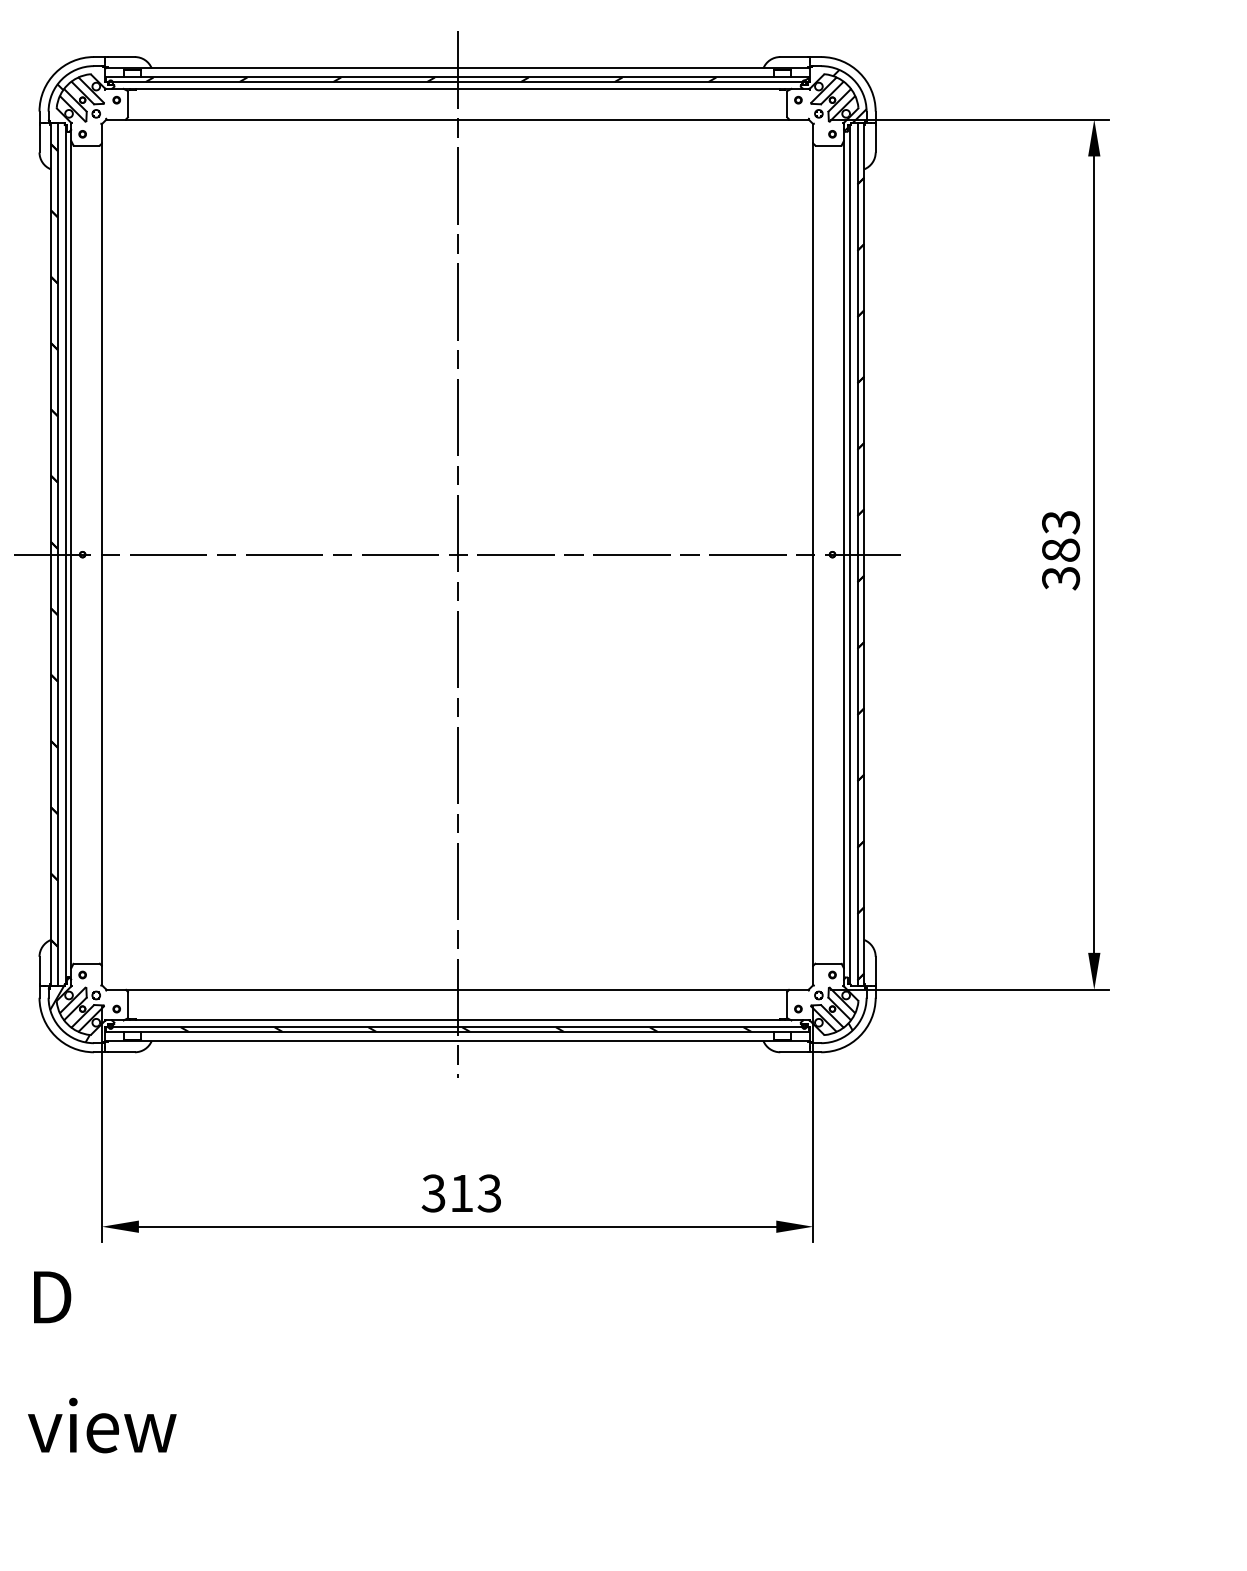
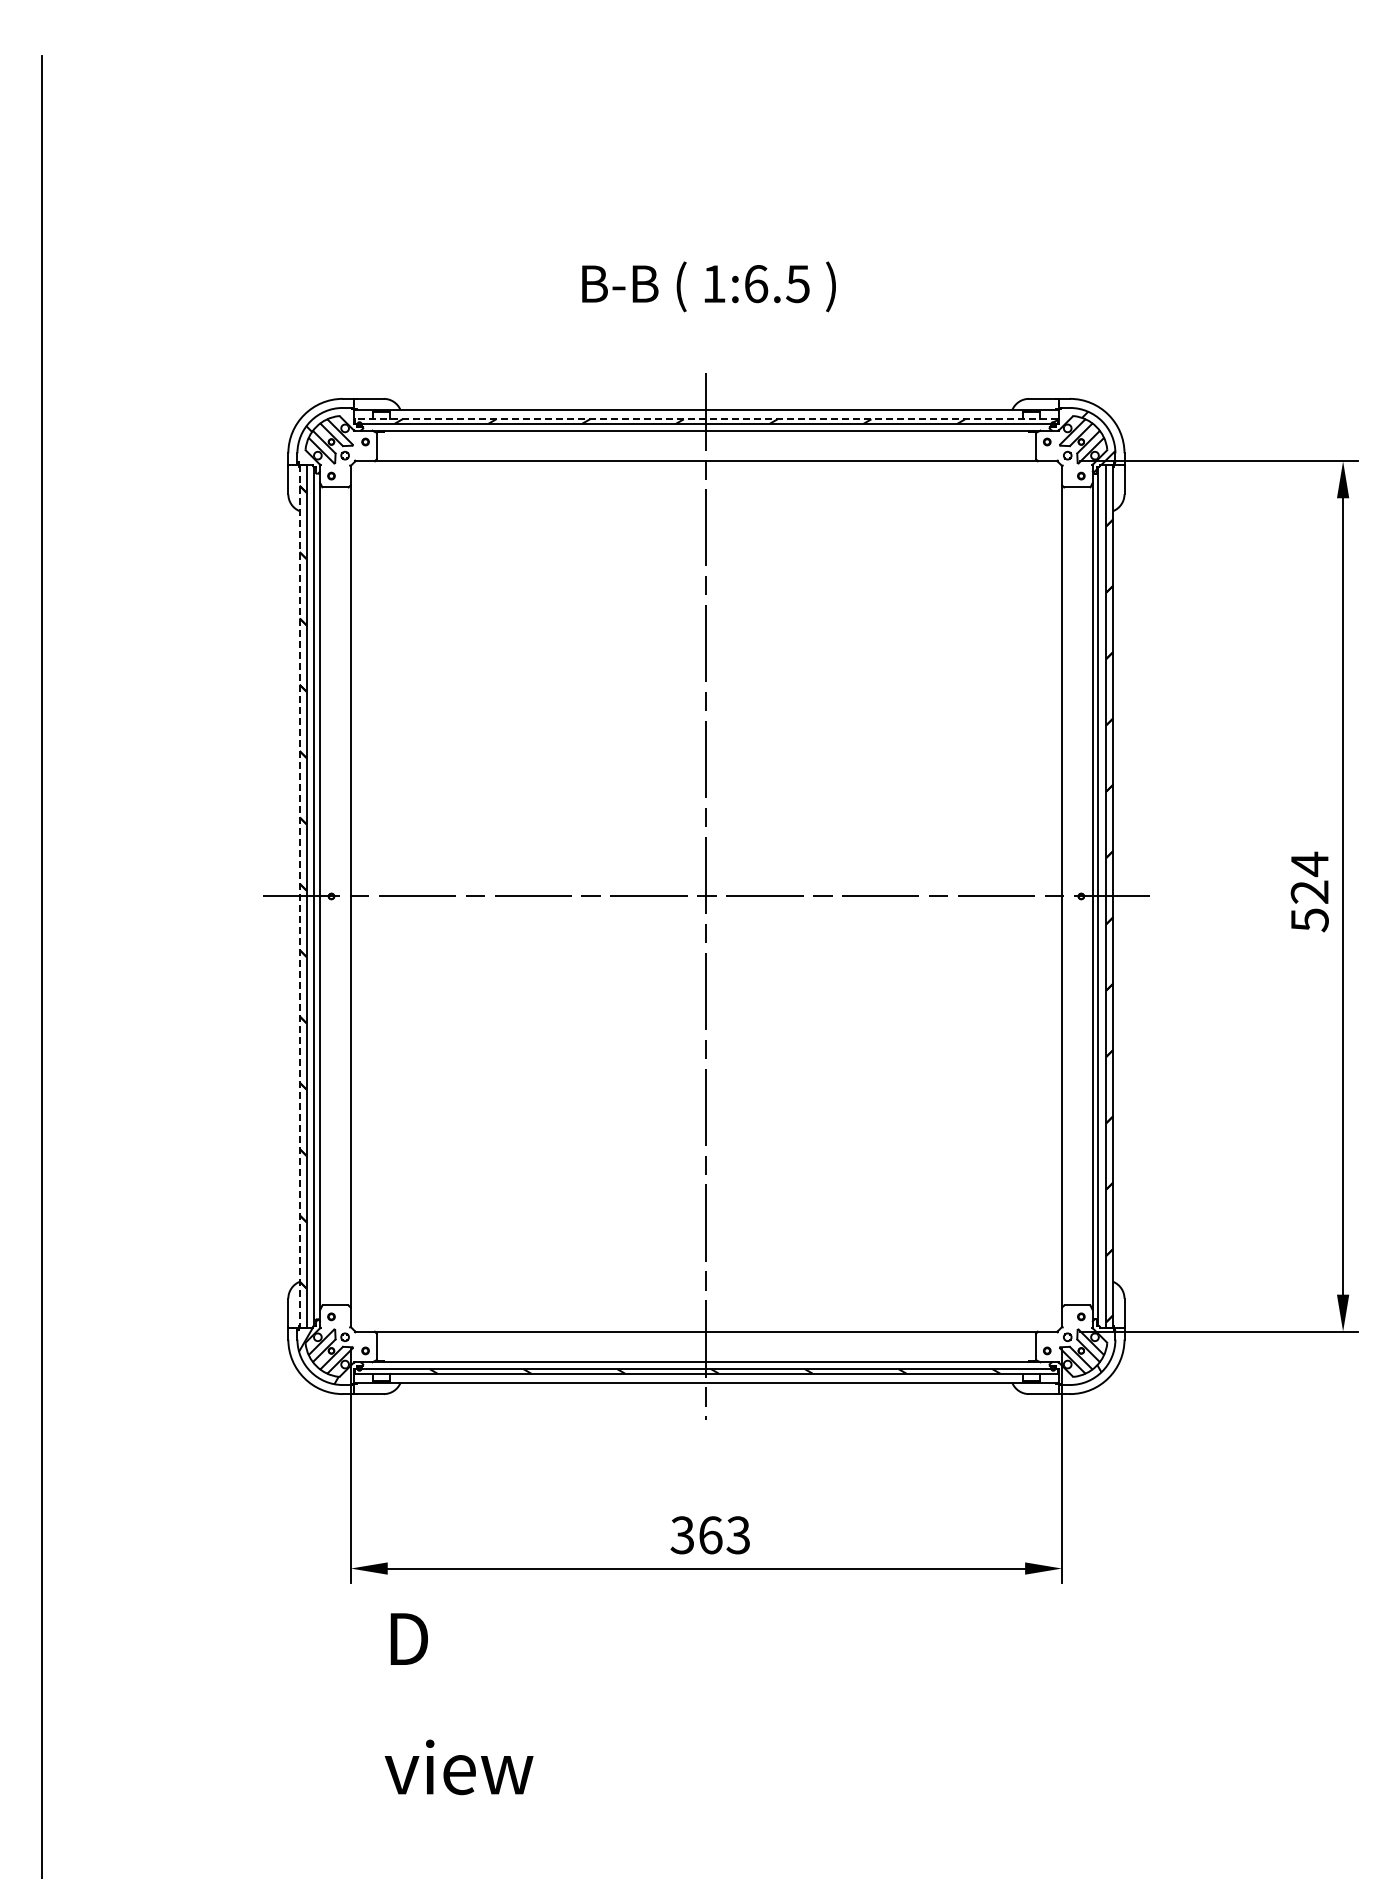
line: (457, 77) -> (706, 419), solid -> dashed
text: (1060, 549) -> (1309, 891), 383 -> 524
line: (50, 554) -> (299, 896), solid -> dashed
text: (461, 1193) -> (710, 1535), 313 -> 363
text: (101, 1362) -> (458, 1704), moved

